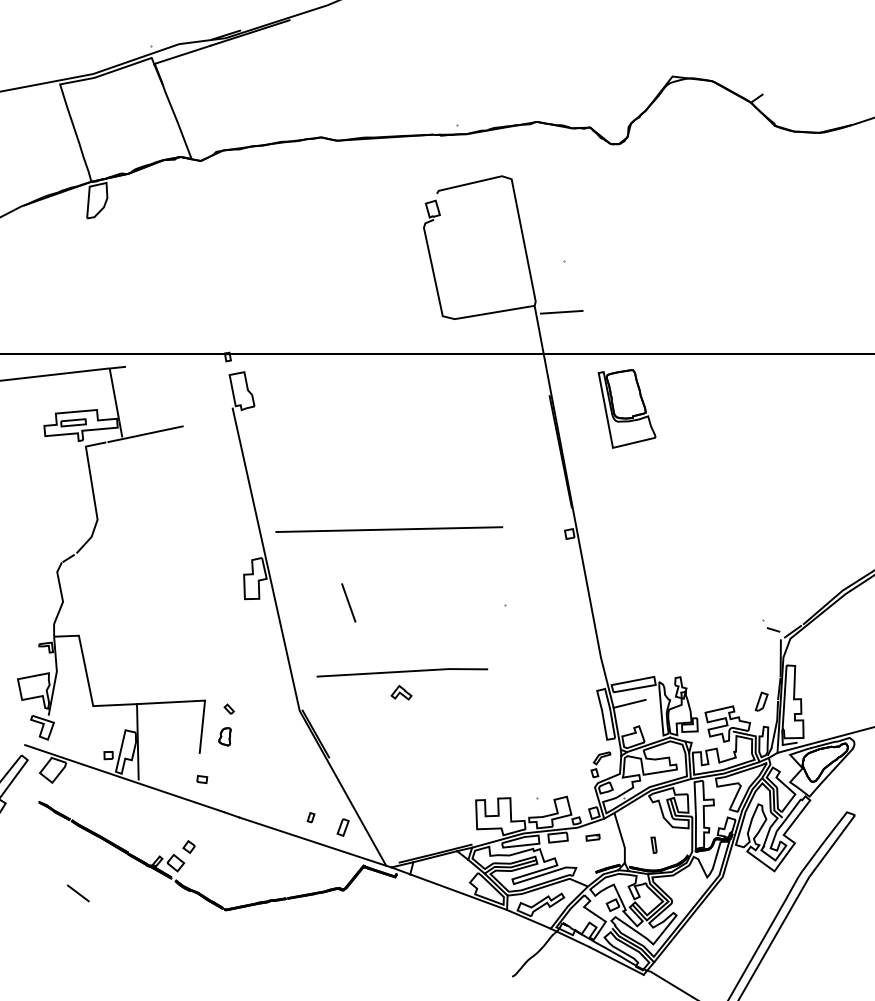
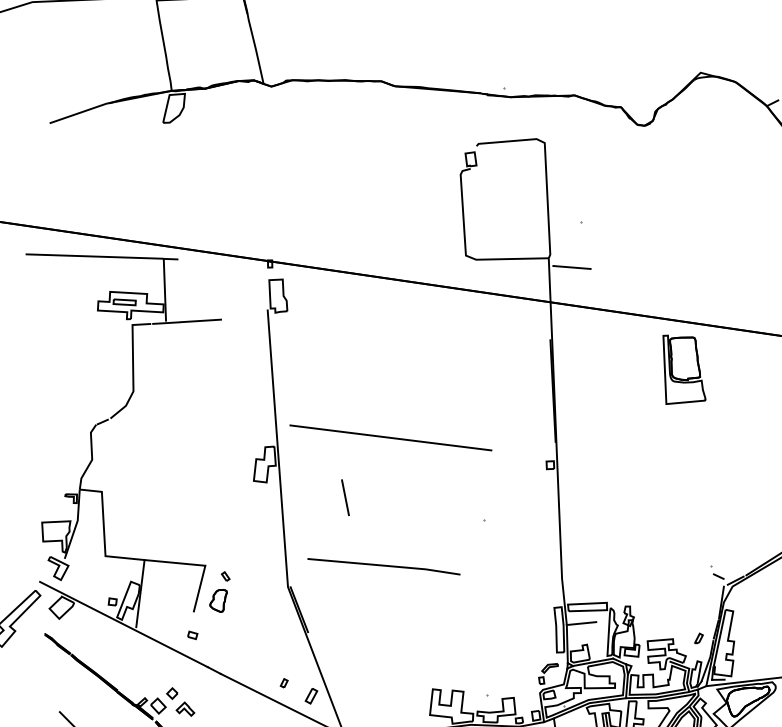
part: (626, 408) -> (683, 370), moved
part: (401, 692) -> (185, 708), moved
part: (761, 701) -> (698, 638), size x0.62
part: (224, 736) -> (217, 600), size x1.43

